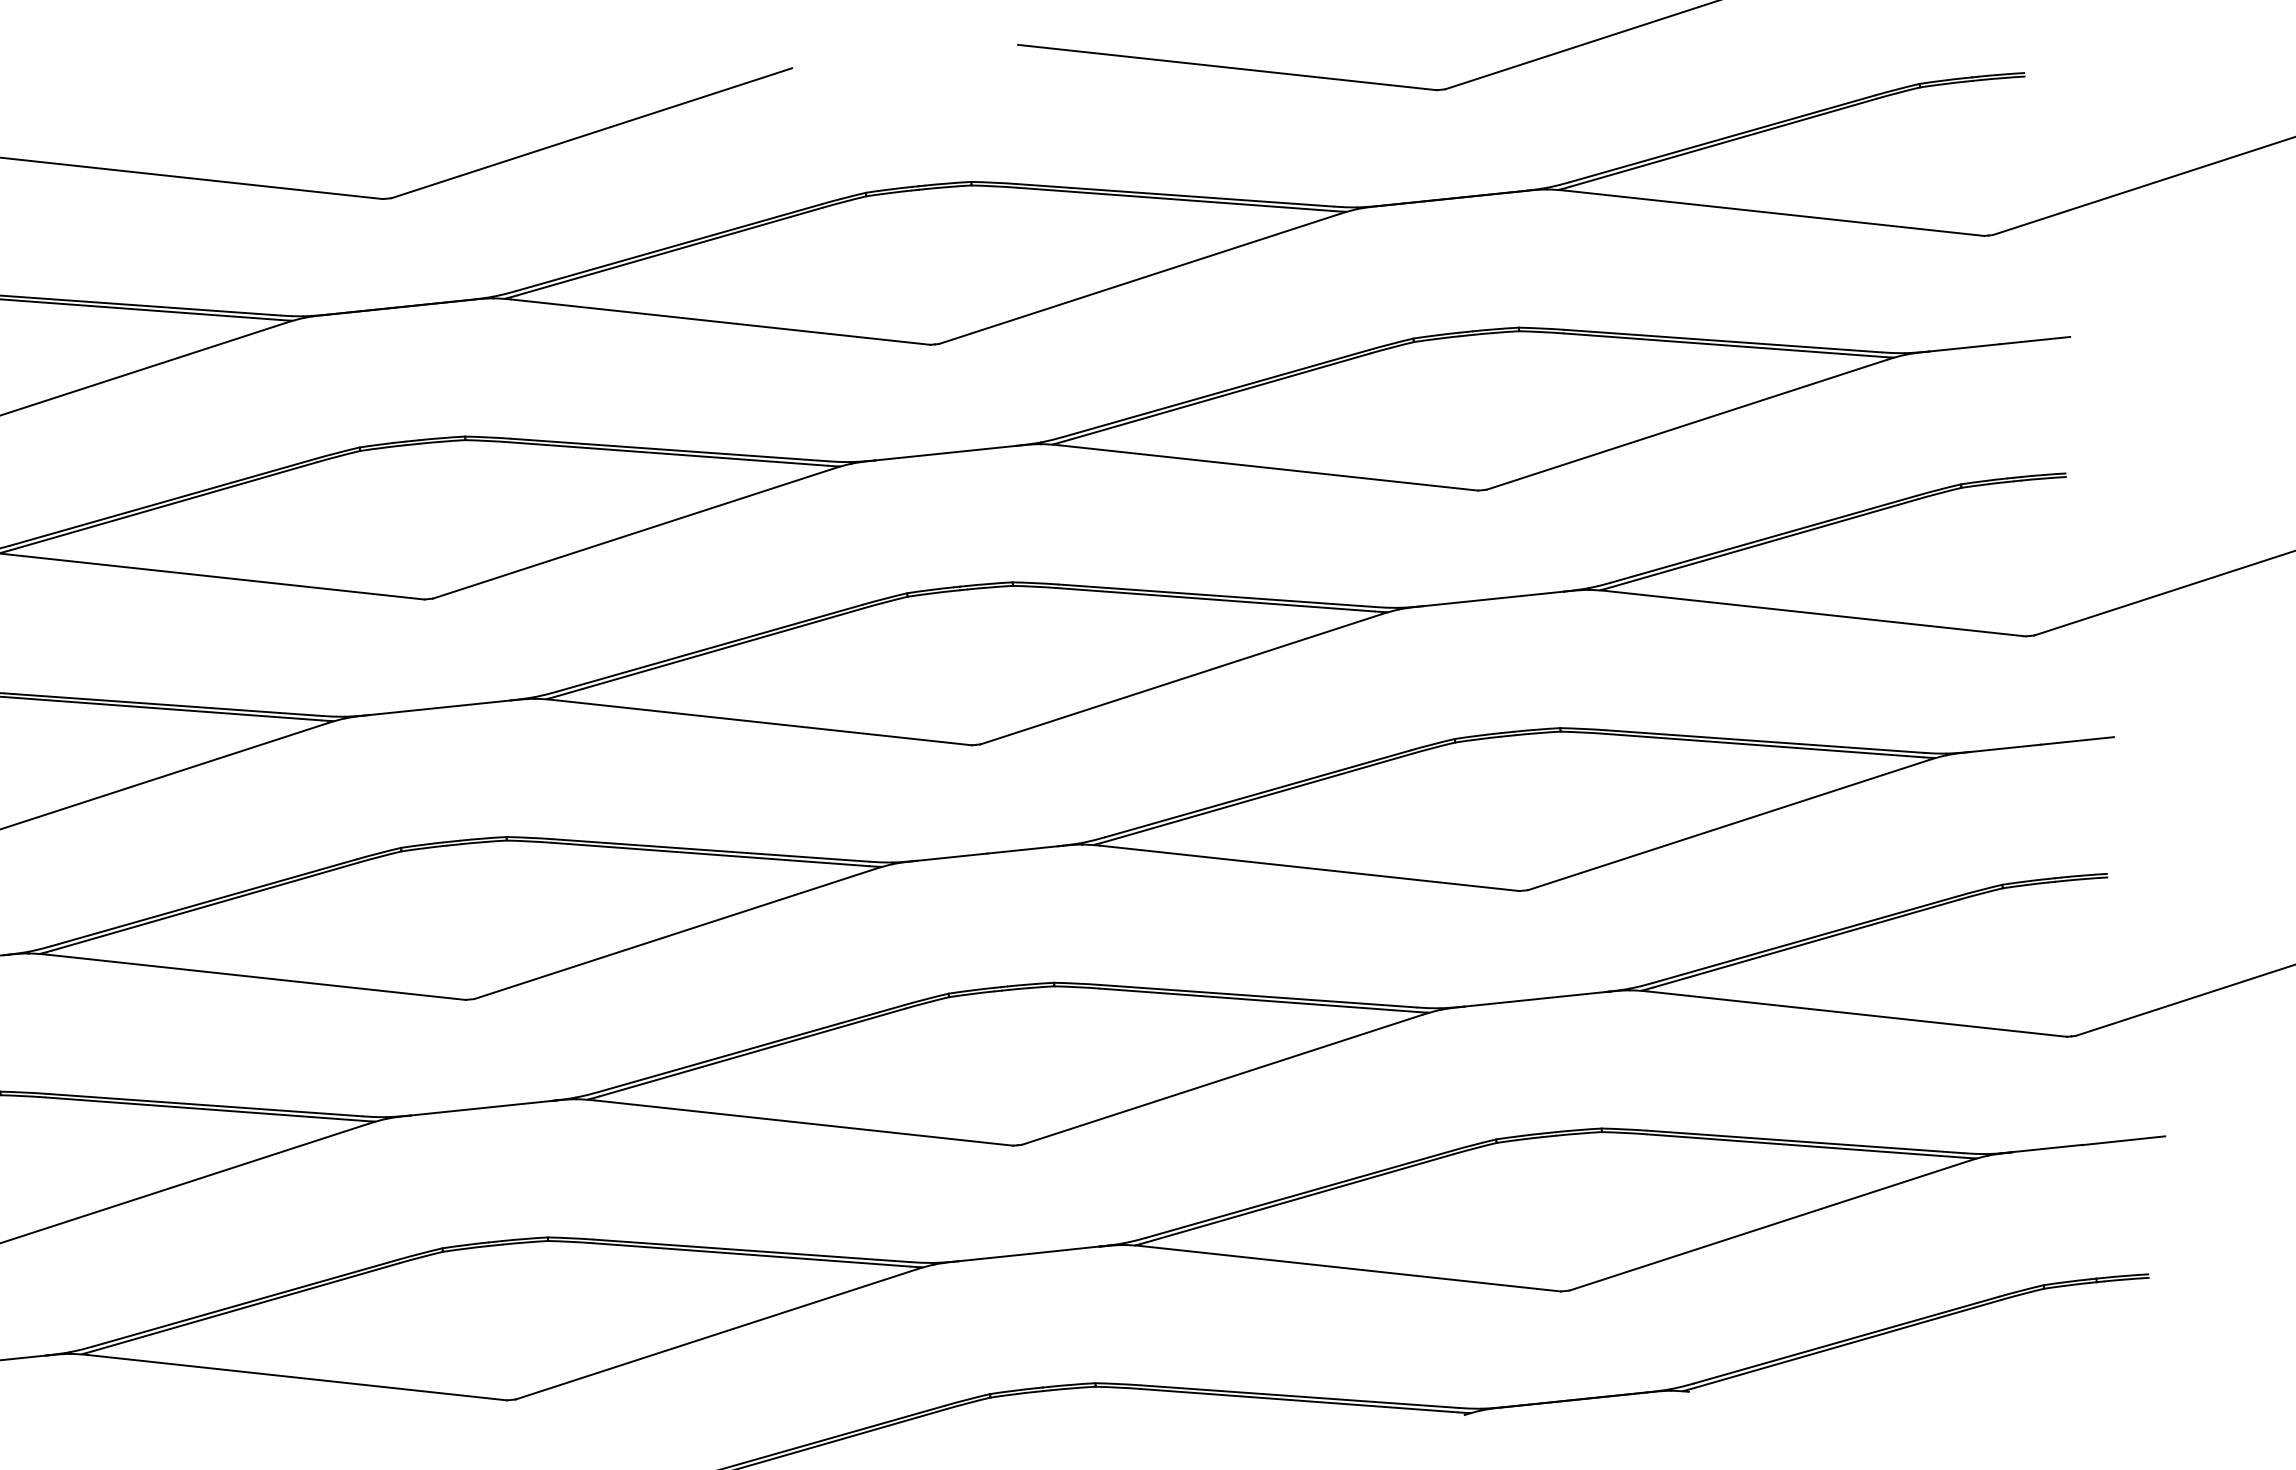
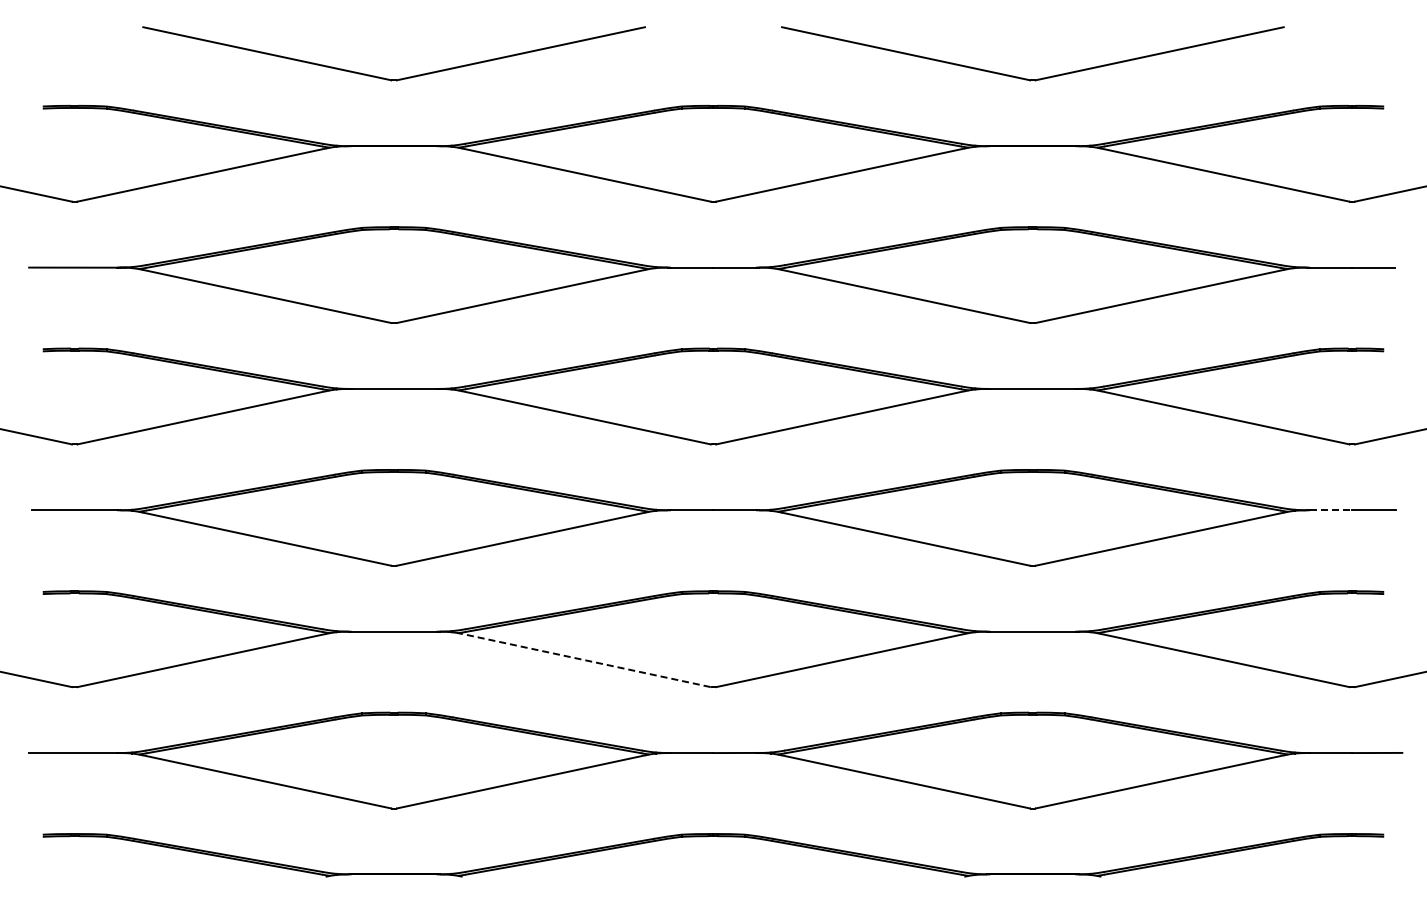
line: (2007, 748) -> (1331, 510), solid -> dashed
line: (803, 1122) -> (586, 660), solid -> dashed

